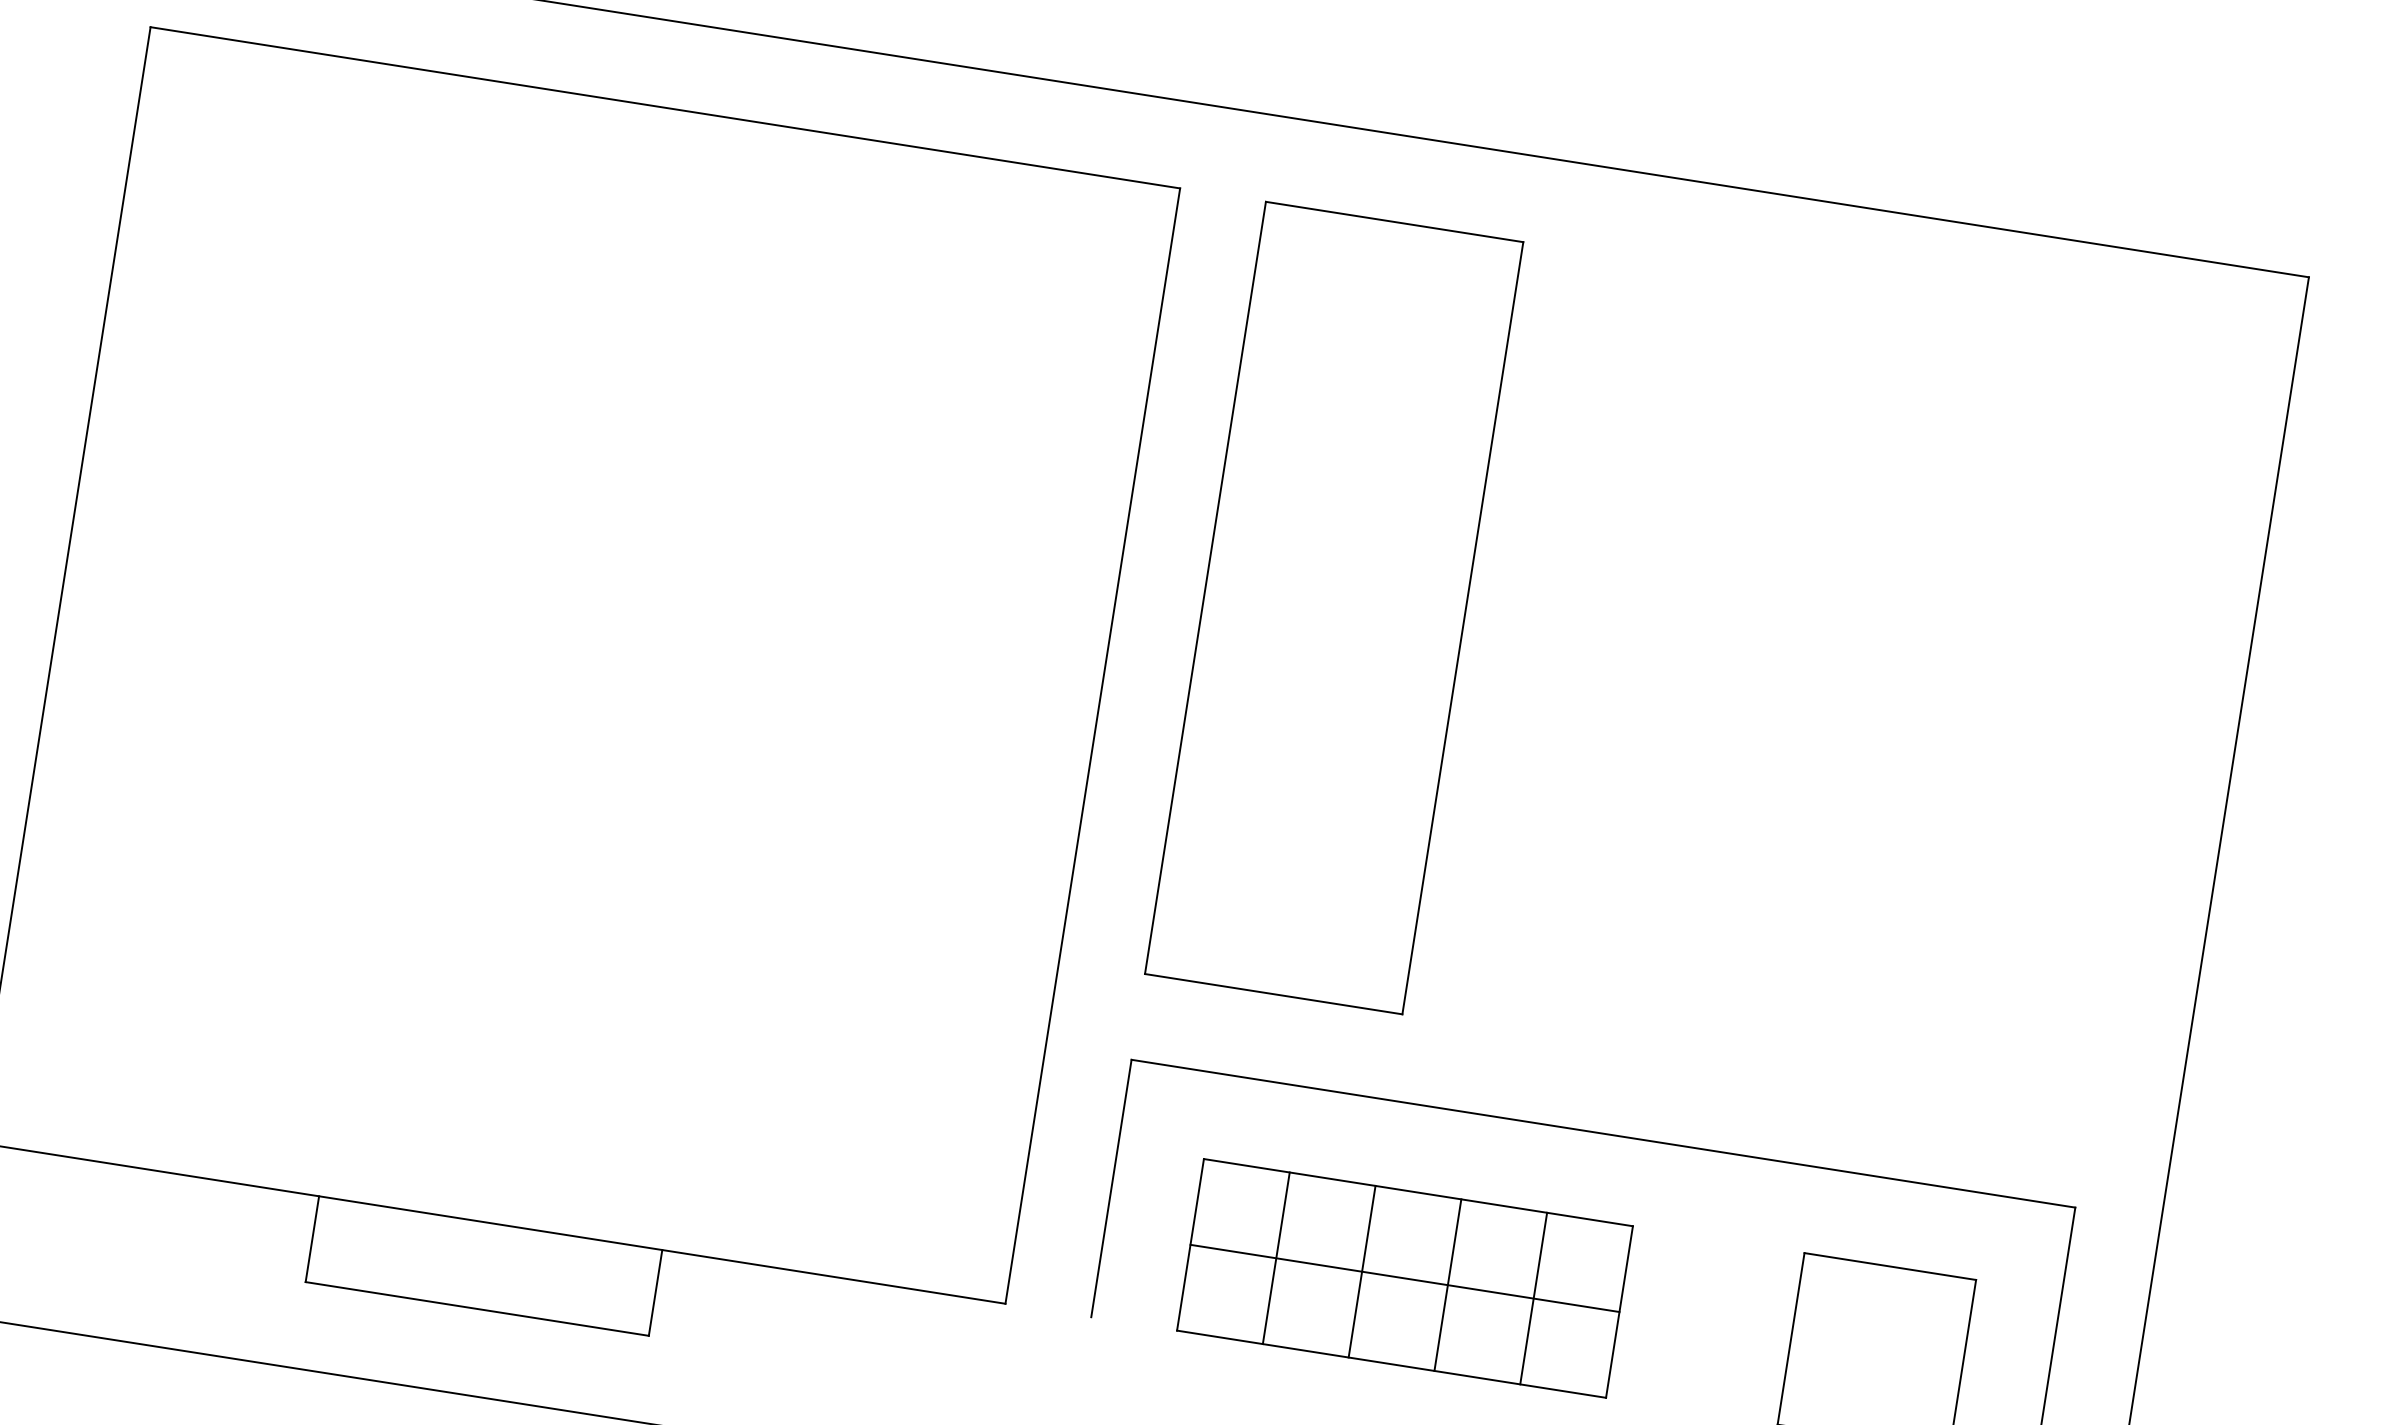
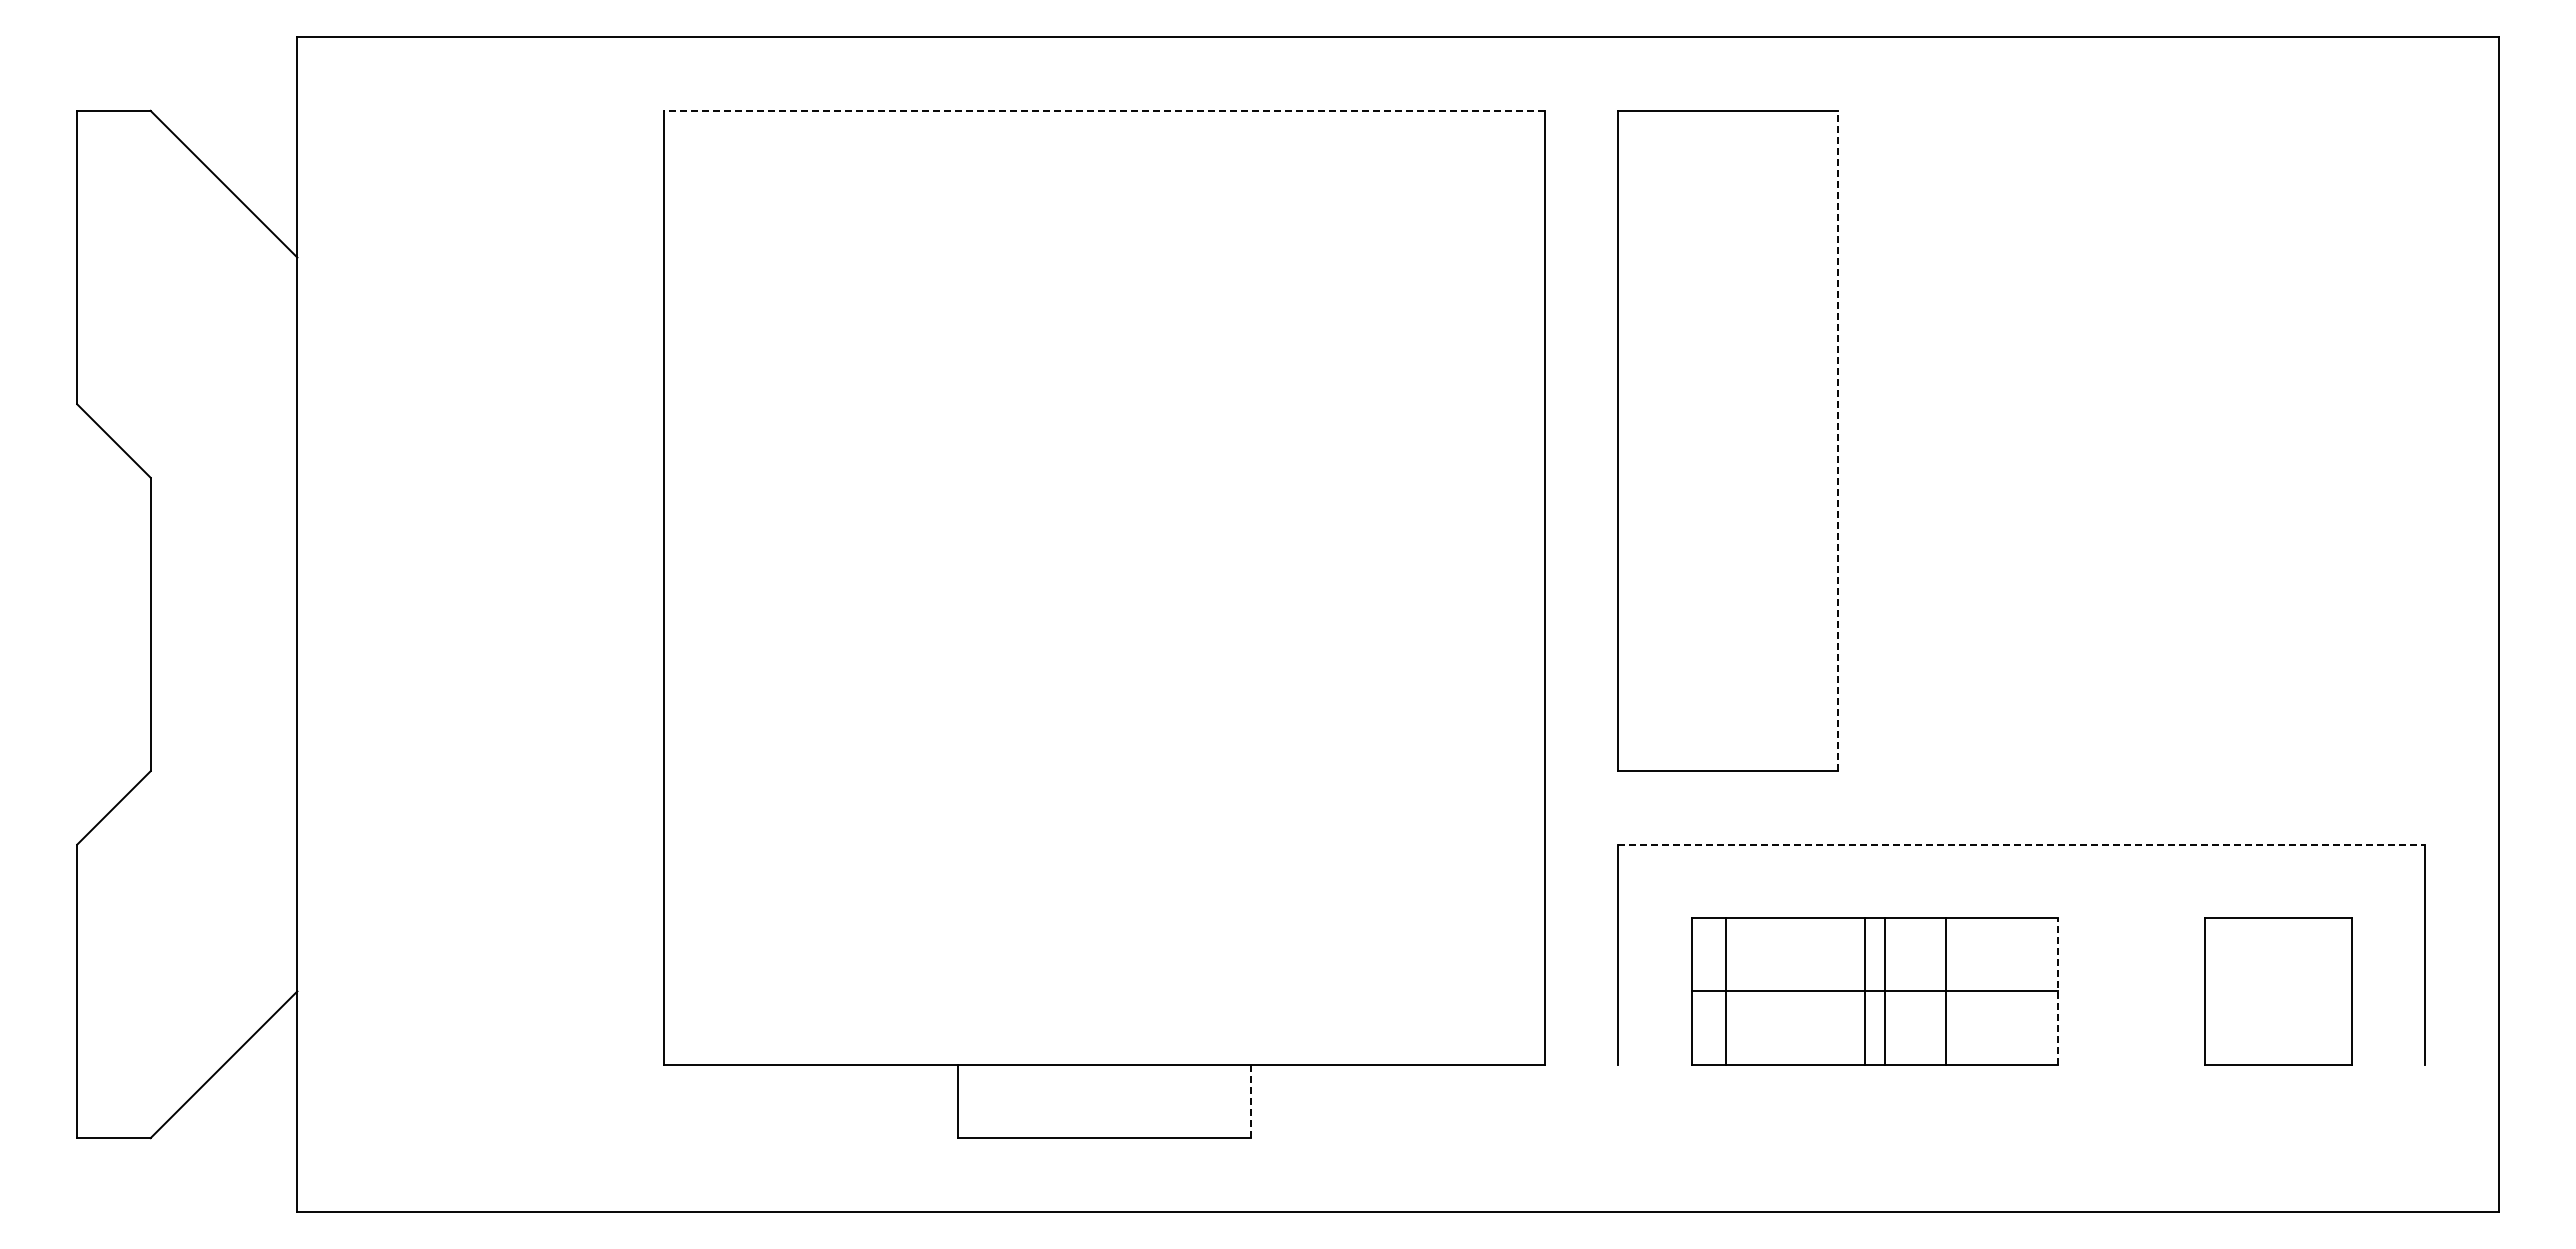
line: (665, 107) -> (1104, 110), solid -> dashed
line: (1463, 627) -> (1838, 440), solid -> dashed
line: (1603, 1133) -> (2021, 844), solid -> dashed
line: (1275, 1258) -> (1725, 991), moved
line: (1362, 1271) -> (1885, 991), moved
line: (1447, 1285) -> (1864, 991), moved
line: (655, 1293) -> (1251, 1101), solid -> dashed
line: (1534, 1298) -> (1946, 991), moved
line: (1619, 1311) -> (2058, 990), solid -> dashed

